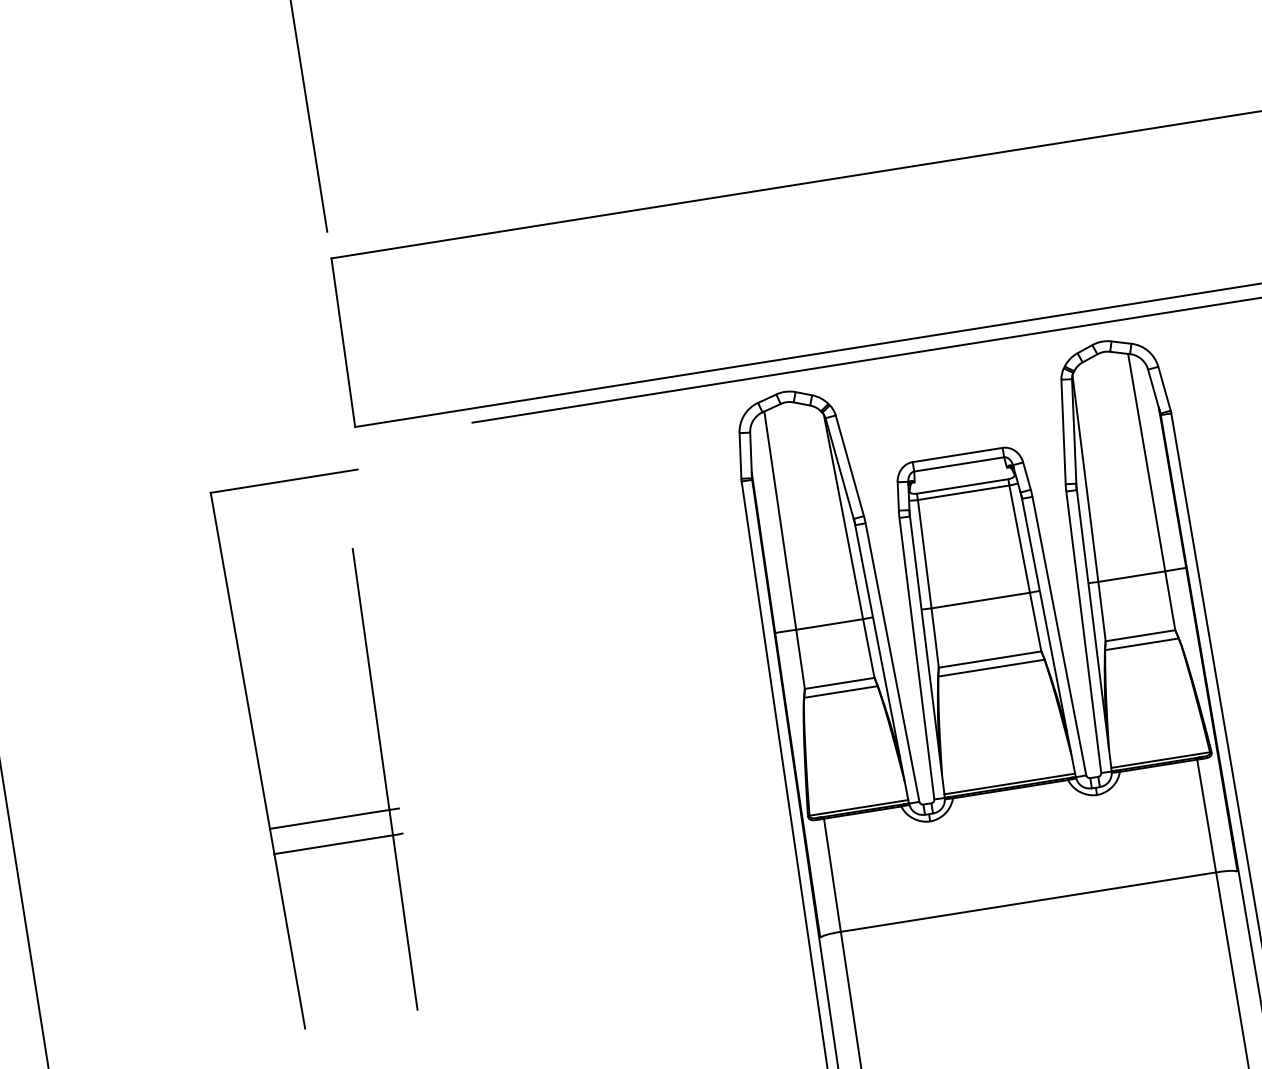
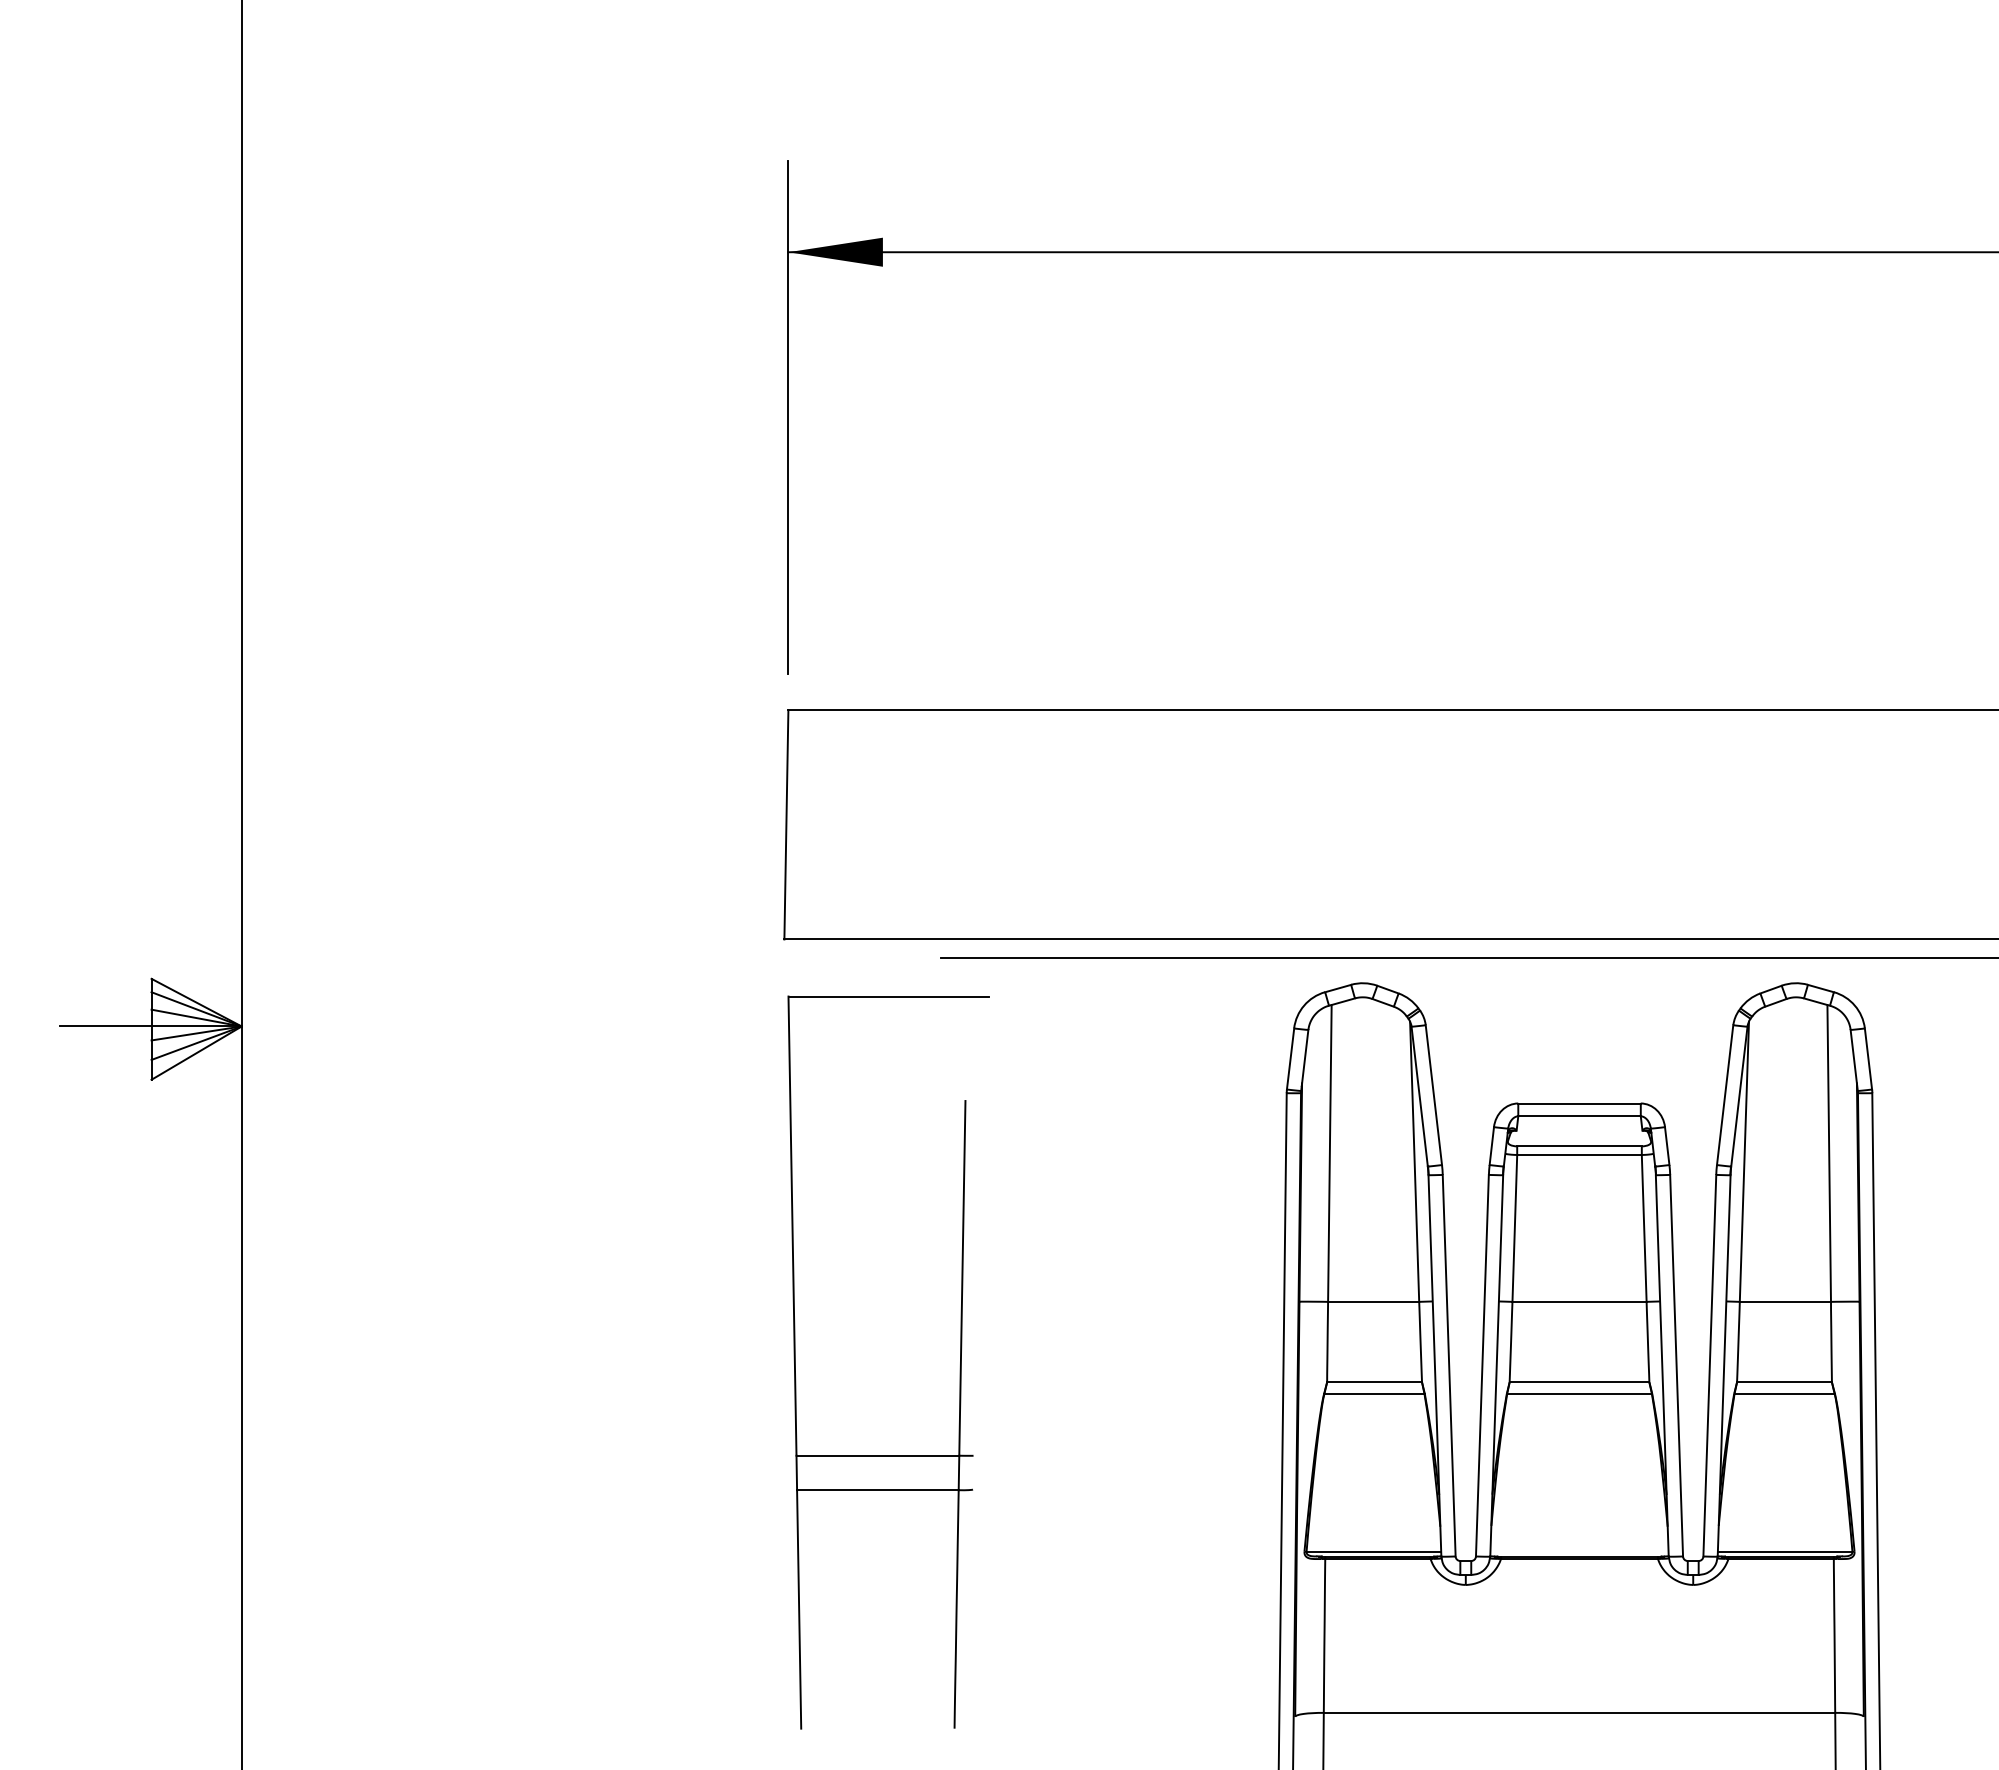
part: (379, 745) -> (959, 1367), moved
line: (1009, 783) -> (1579, 1551), removed

